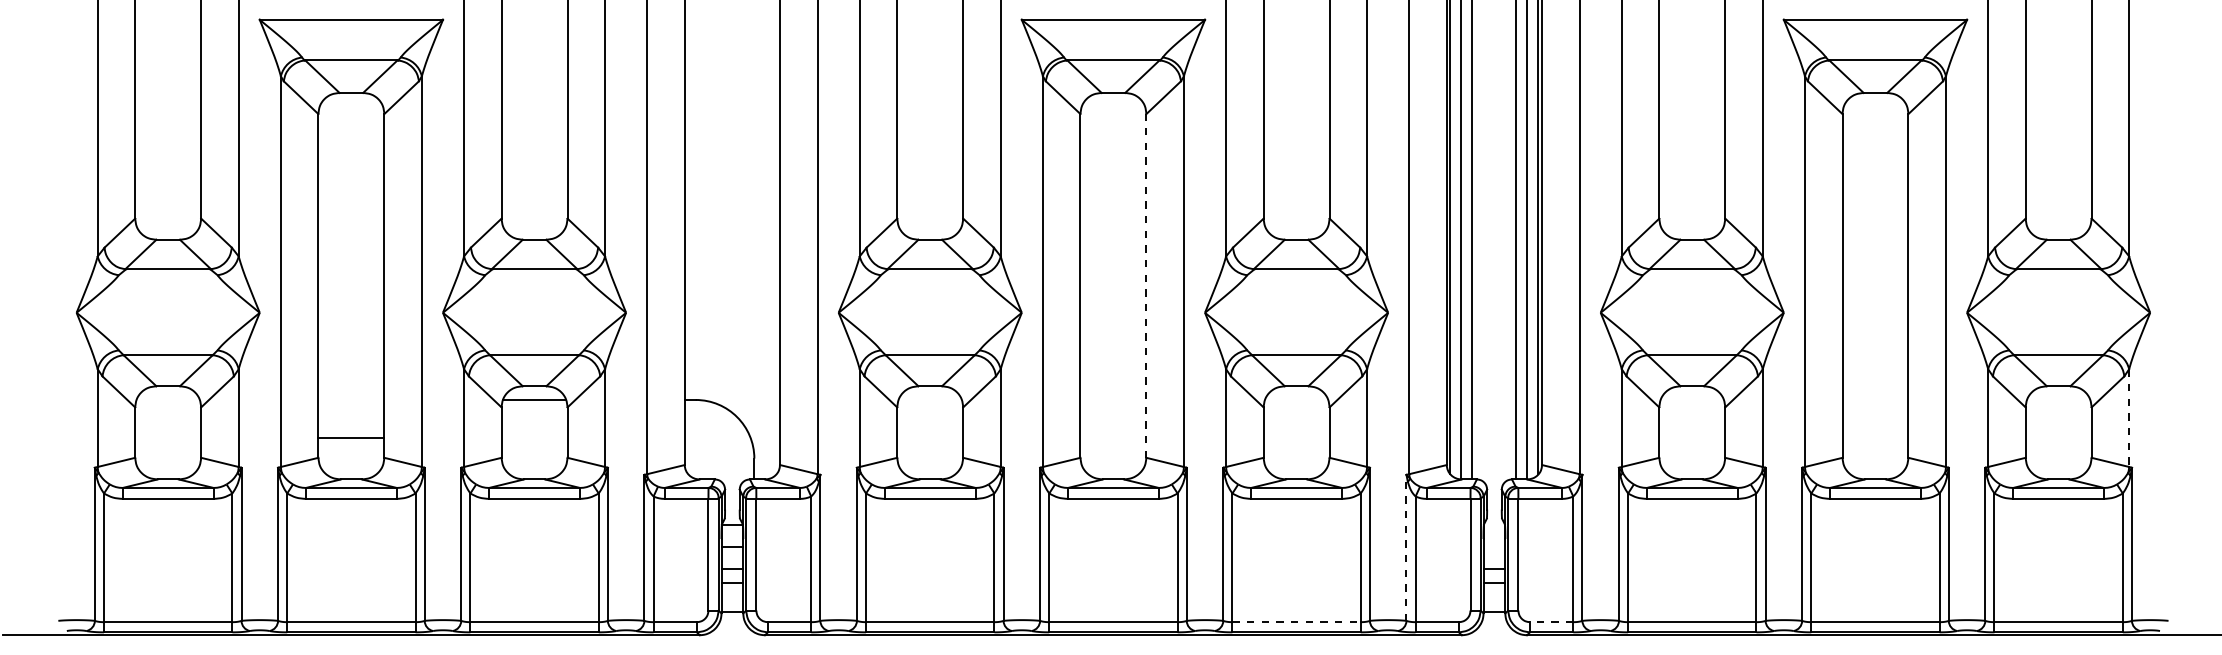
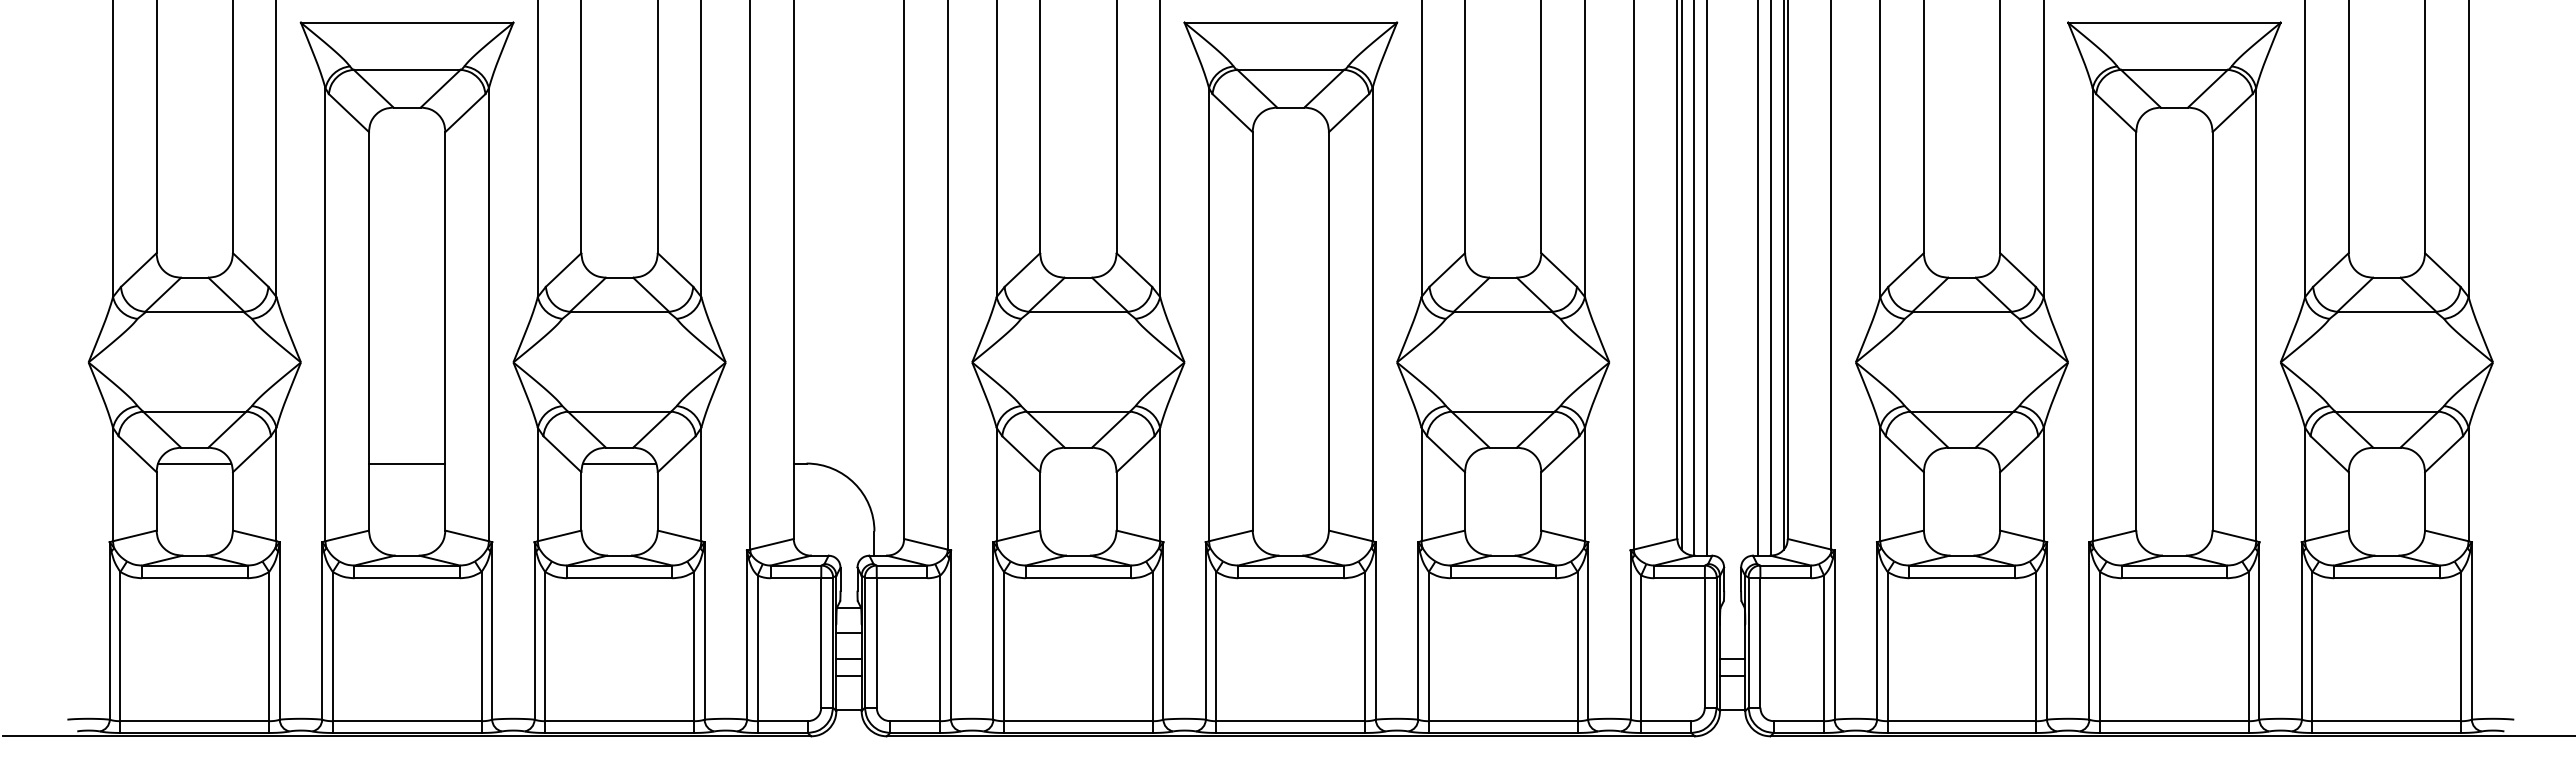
line: (1146, 285) -> (1329, 330), dashed -> solid
line: (167, 399) -> (194, 463), added
line: (2129, 418) -> (2468, 484), dashed -> solid
line: (350, 437) -> (406, 463), moved
line: (1406, 548) -> (1630, 635), dashed -> solid
line: (1296, 622) -> (1503, 721), dashed -> solid
line: (1551, 622) -> (1798, 721), dashed -> solid

